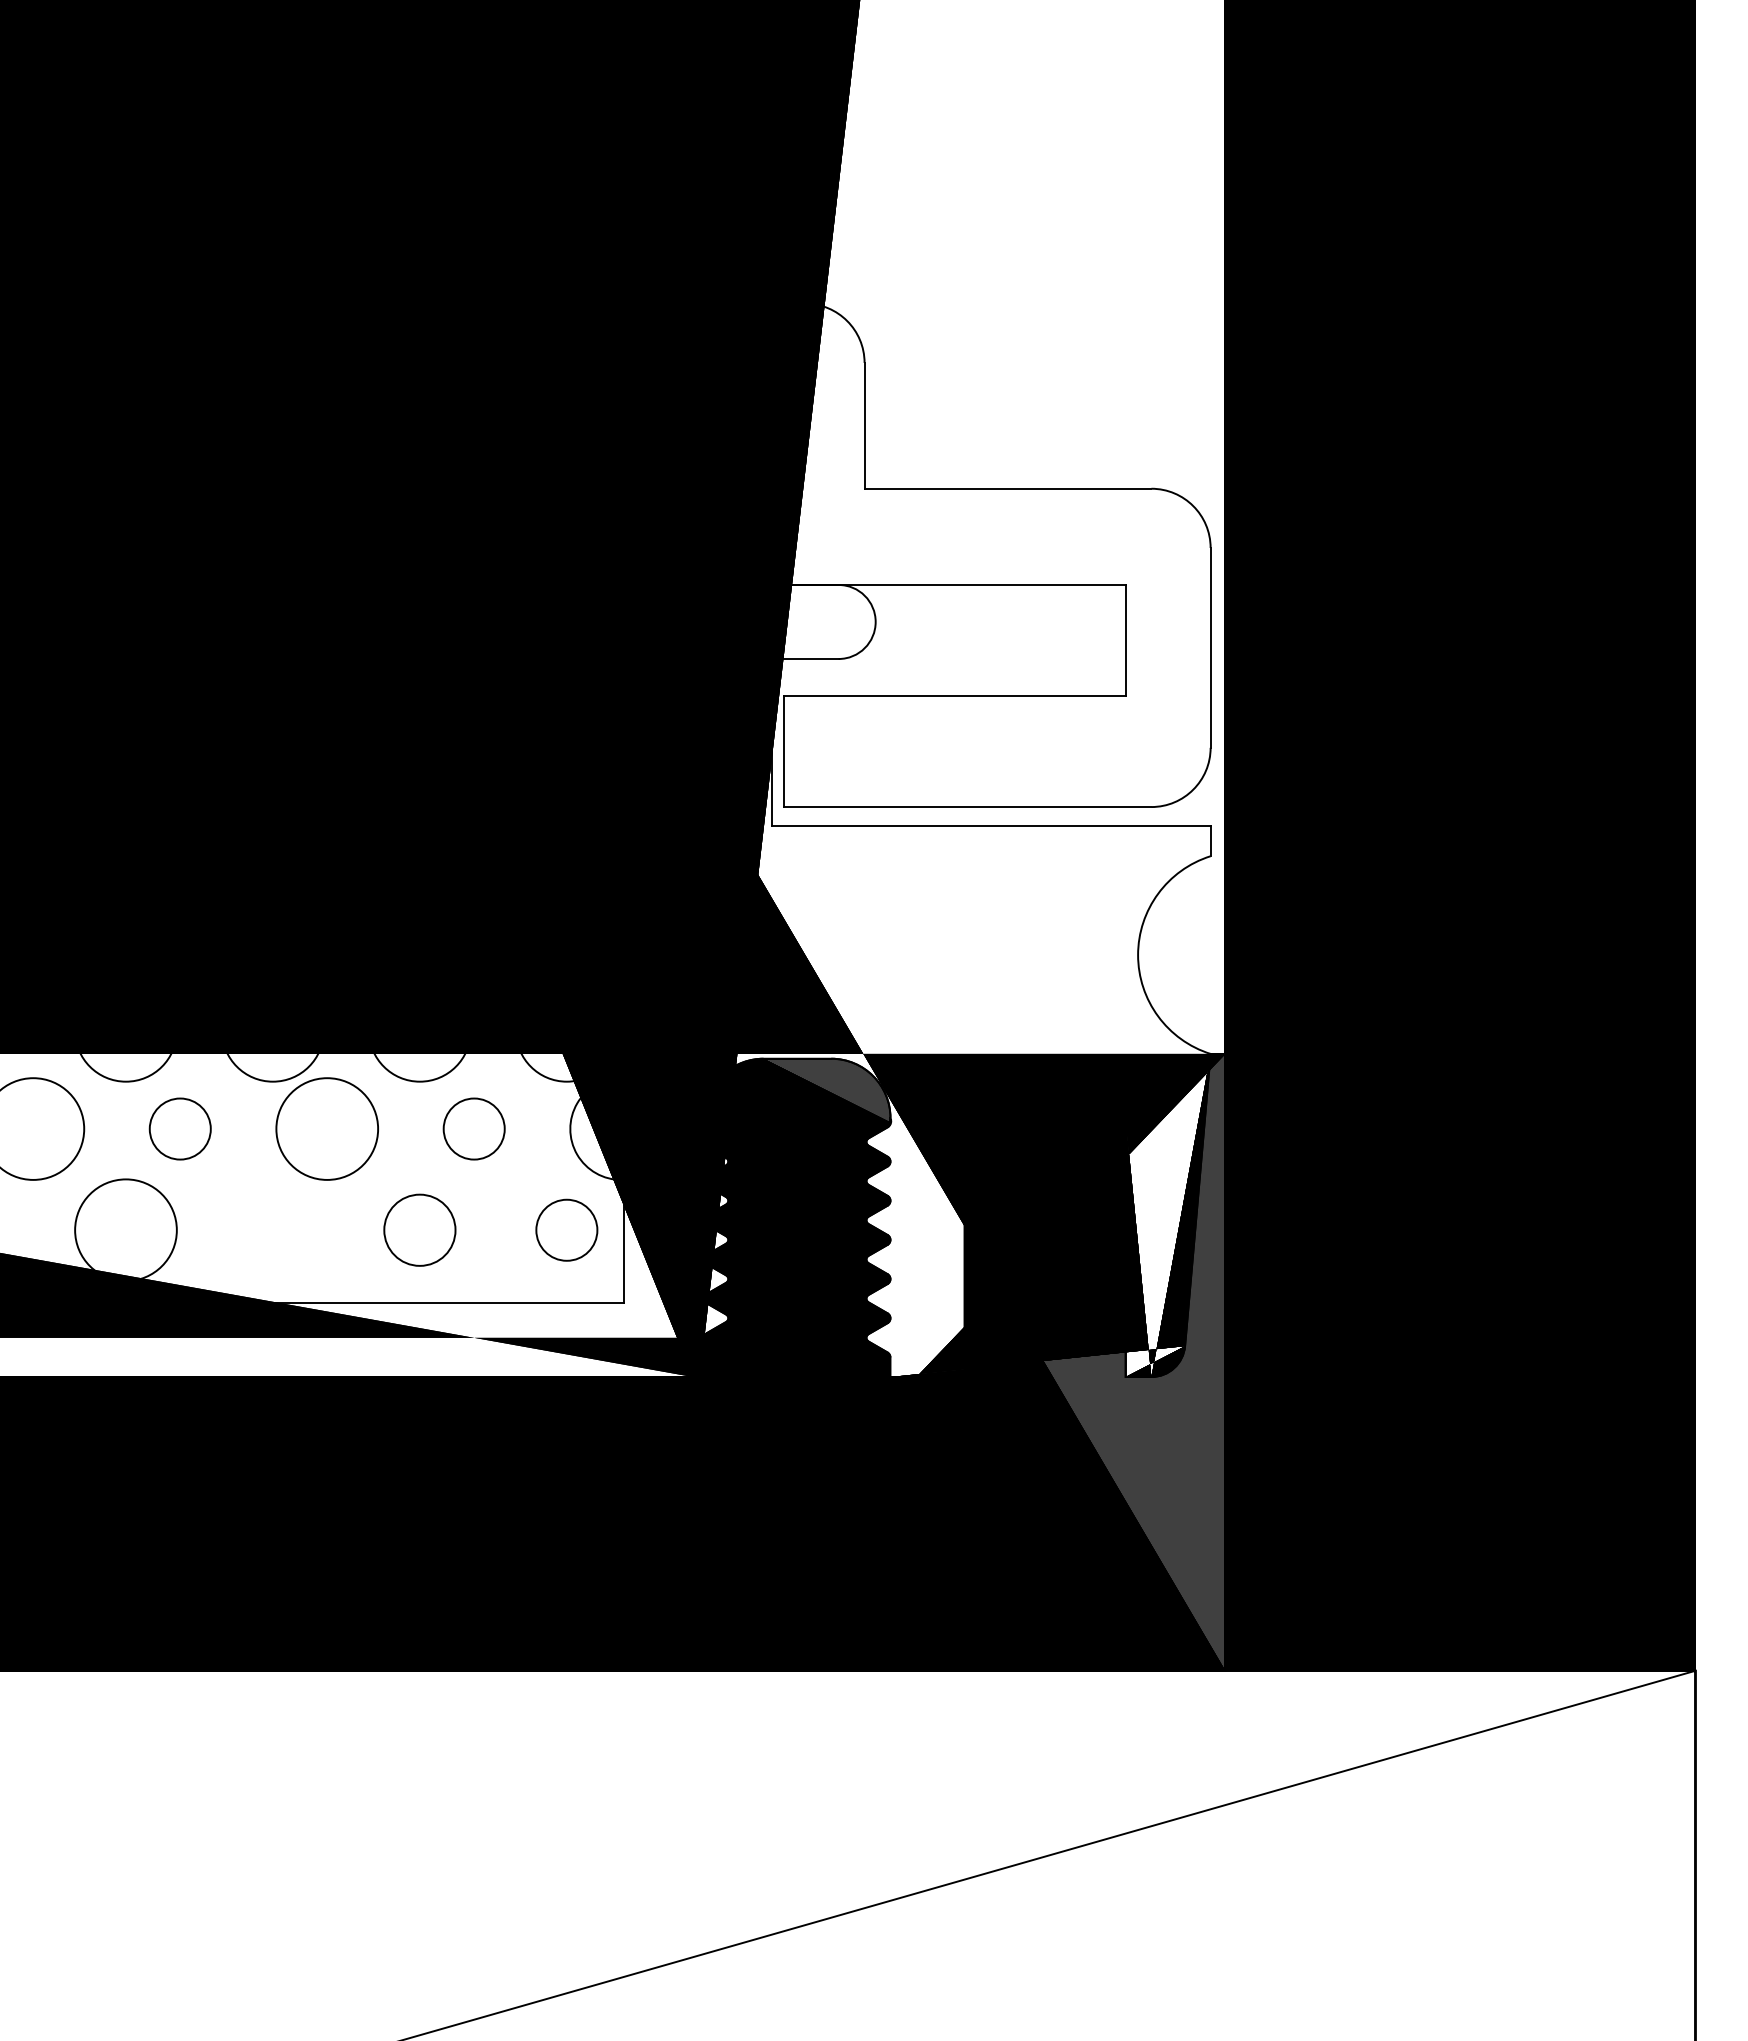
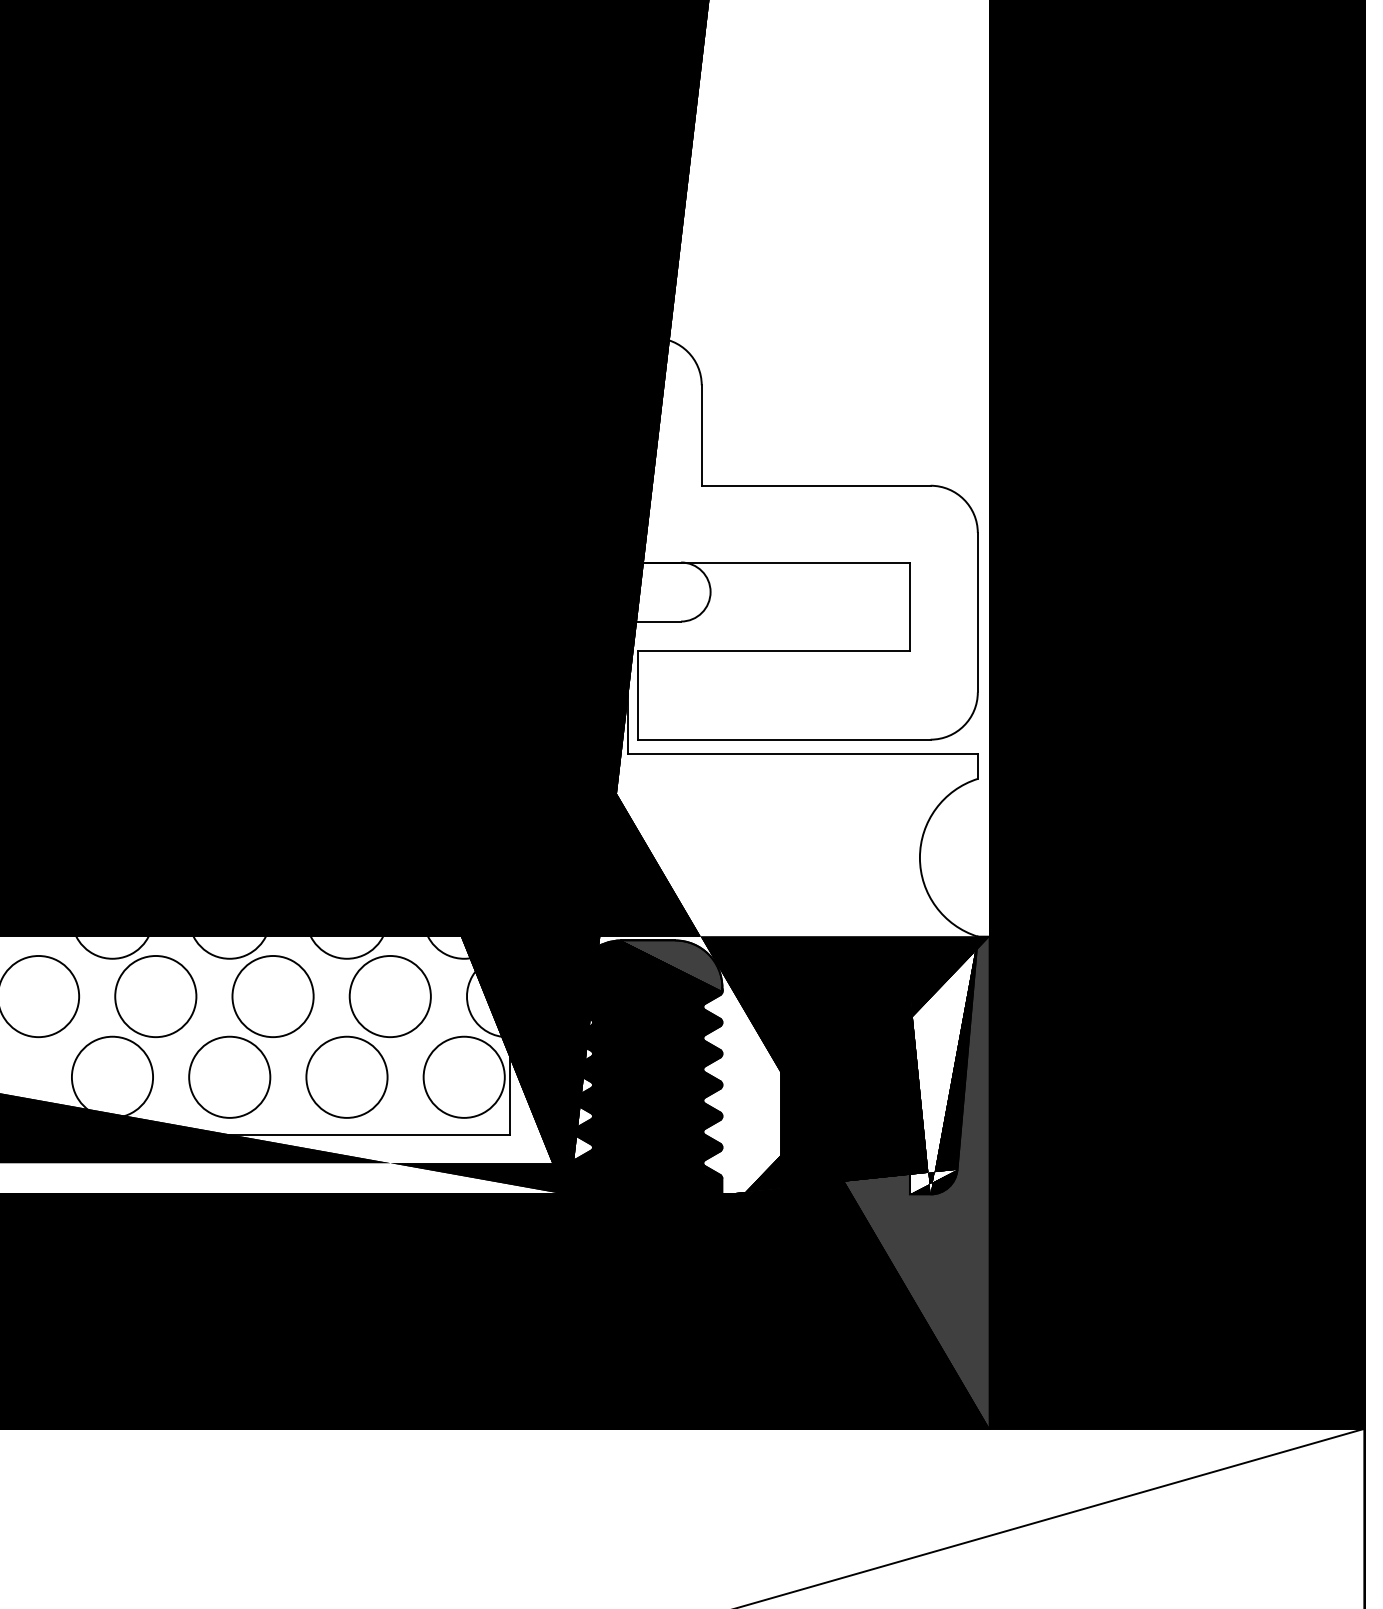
circle: (180, 1128) -> (155, 996), size x1.67
circle: (474, 1128) -> (390, 996), size x1.67
circle: (272, 1229) -> (229, 1076), added
circle: (419, 1230) -> (346, 1077), size x1.43
circle: (566, 1230) -> (463, 1077), size x1.67

